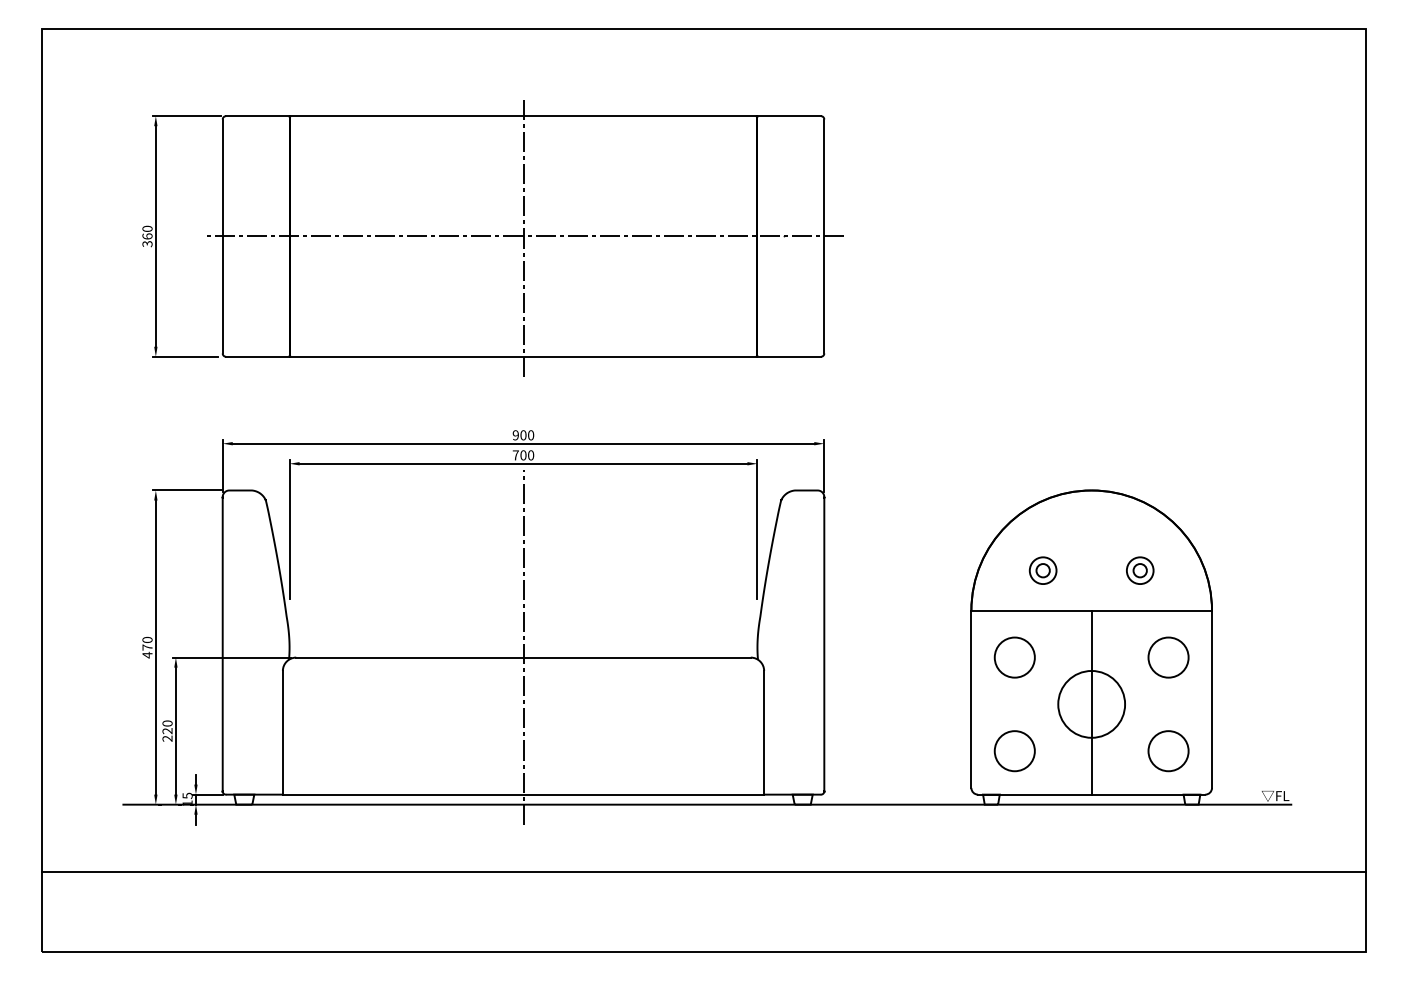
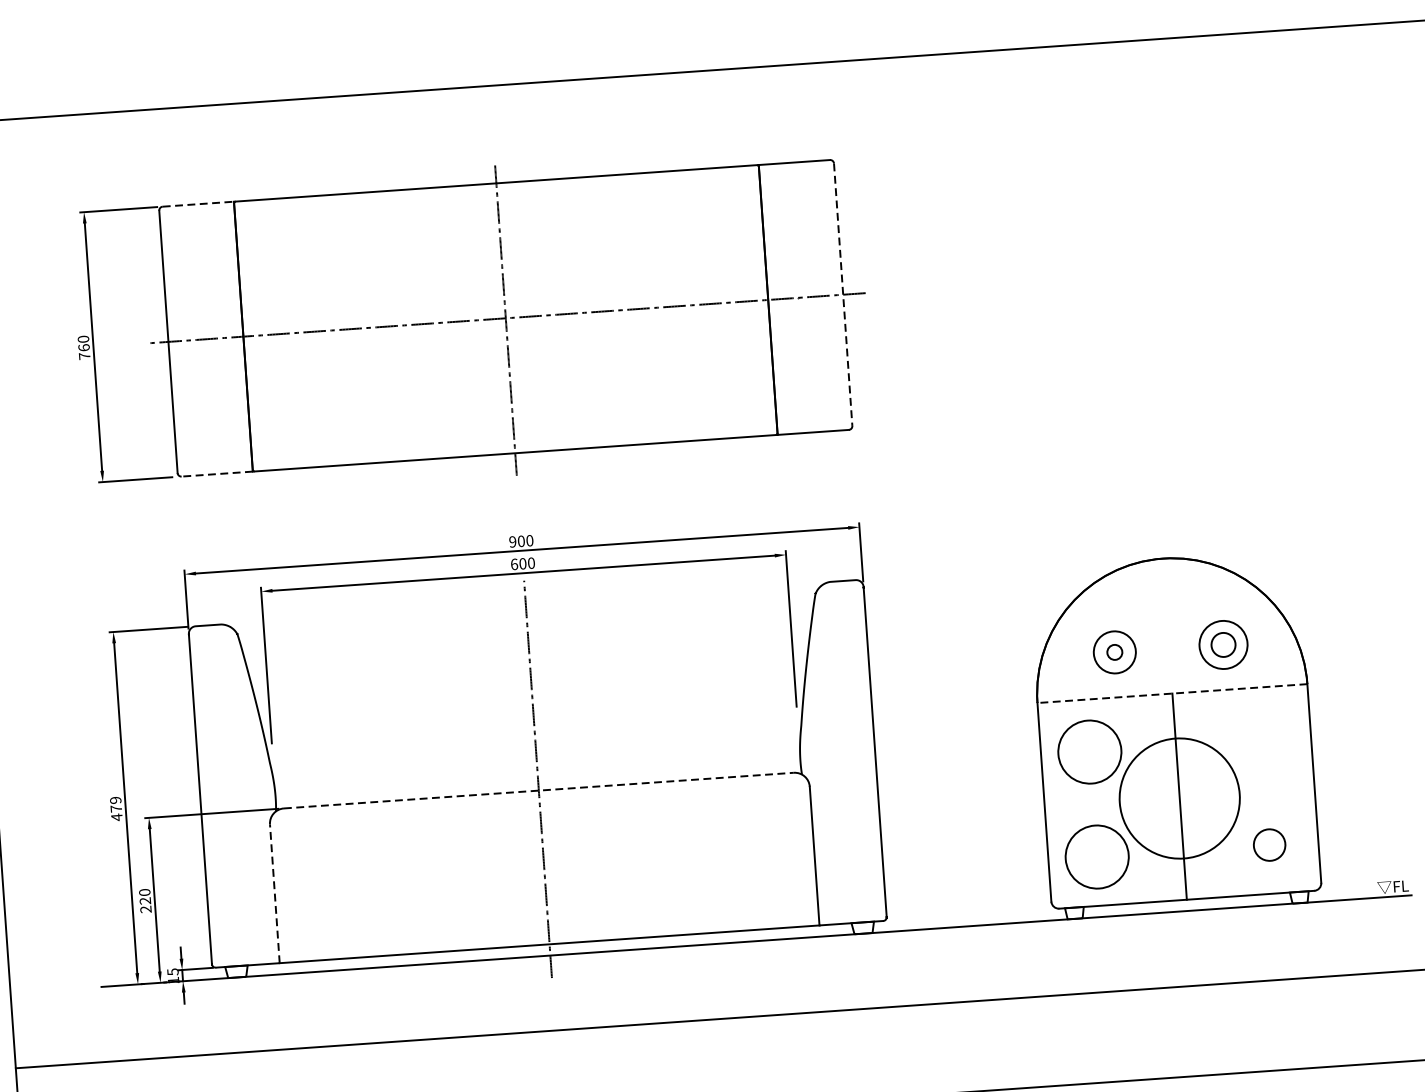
line: (257, 116) -> (198, 204), solid -> dashed
line: (824, 236) -> (843, 294), solid -> dashed
text: (147, 244) -> (84, 356), 360 -> 760
line: (257, 356) -> (216, 473), solid -> dashed
text: (515, 455) -> (514, 564), 700 -> 600
circle: (1042, 570) -> (1114, 652), size x1.4
part: (1140, 570) -> (1224, 644), size x1.6
line: (1091, 610) -> (1172, 693), solid -> dashed
text: (147, 640) -> (115, 800), 470 -> 479
line: (524, 657) -> (539, 790), solid -> dashed
circle: (1014, 657) -> (1089, 751), size x1.4
circle: (1168, 657) -> (1262, 739), removed
circle: (1091, 703) -> (1179, 797), size x1.6
line: (282, 732) -> (274, 893), solid -> dashed
circle: (1014, 751) -> (1096, 857), size x1.4
circle: (1168, 751) -> (1269, 845), size x0.7

